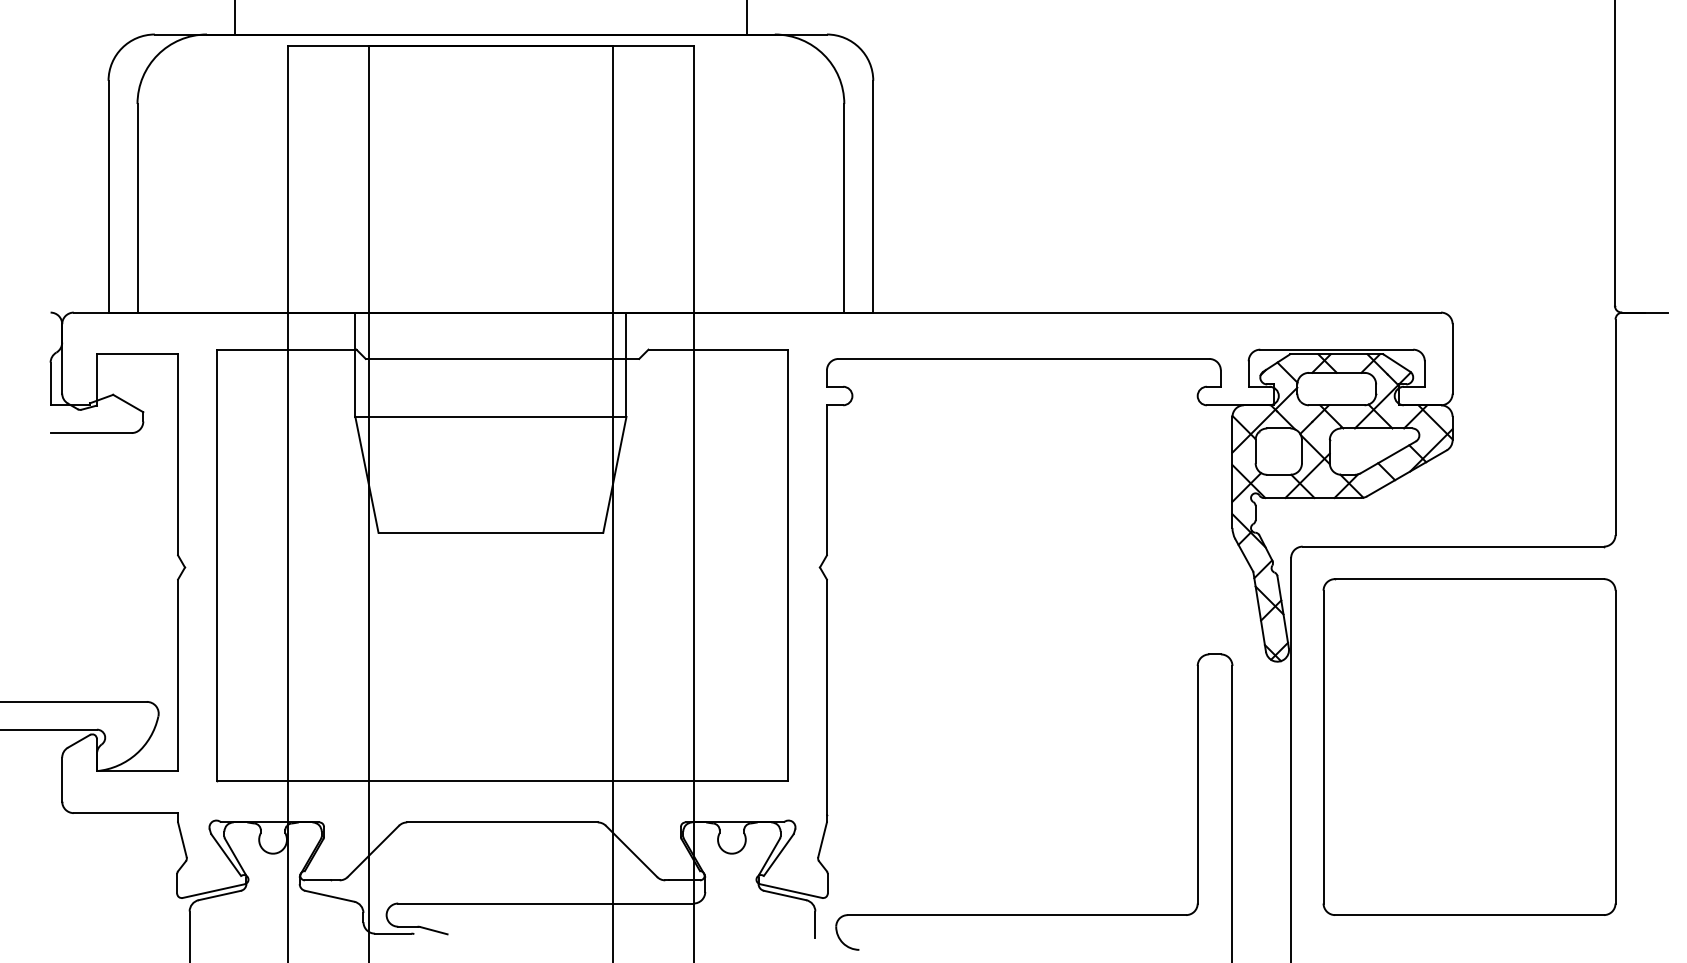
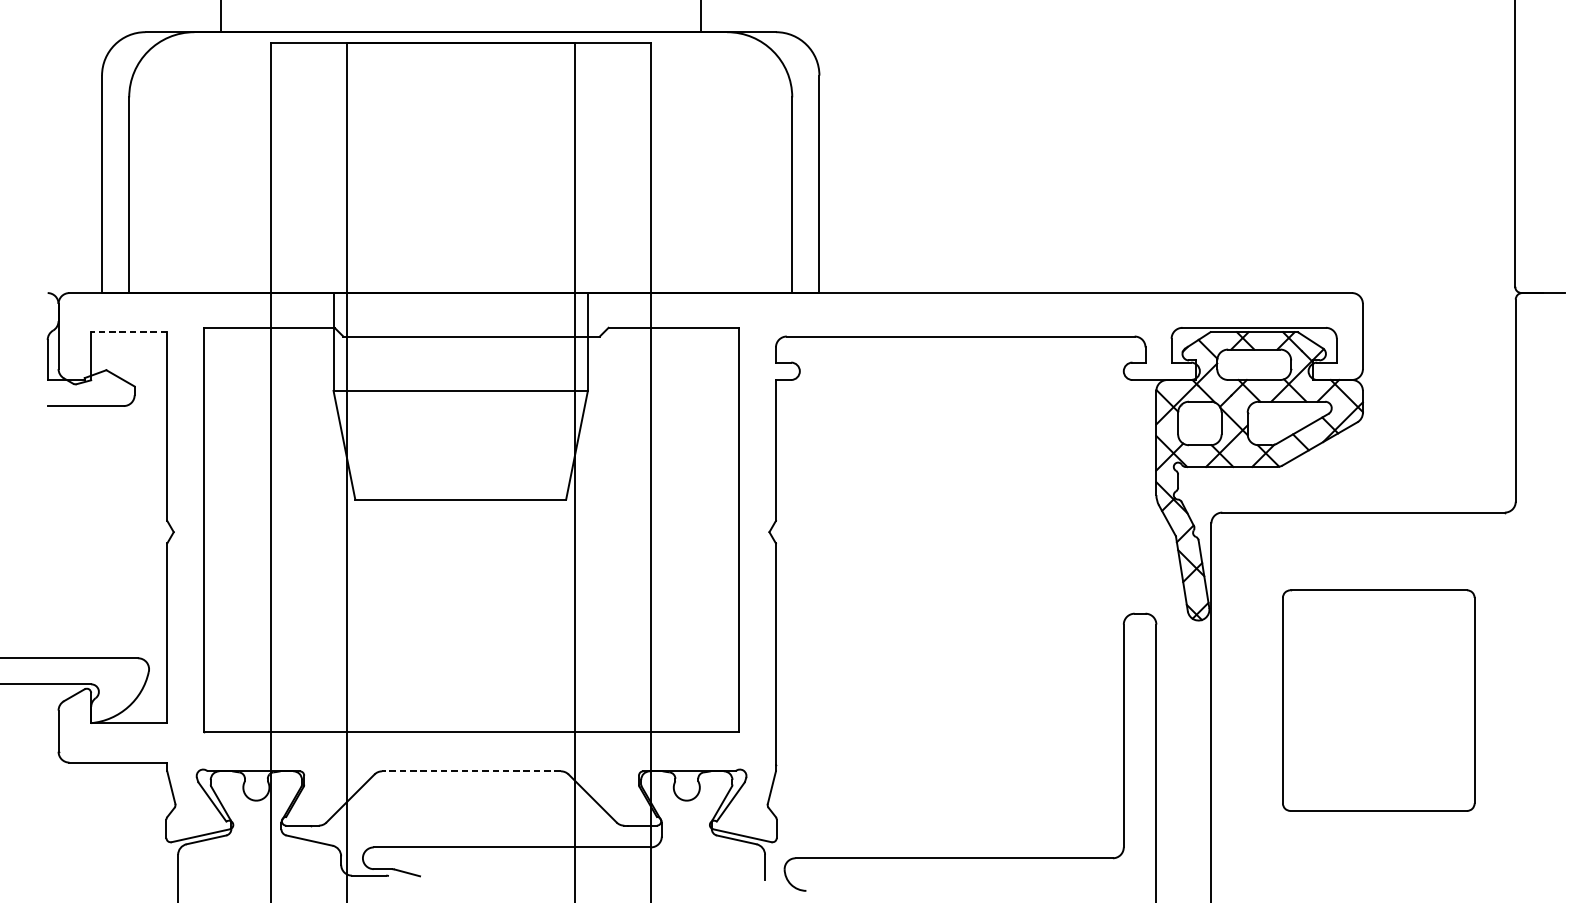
line: (137, 354) -> (129, 332), solid -> dashed
part: (1469, 746) -> (1378, 700), size x0.7
line: (501, 822) -> (470, 771), solid -> dashed

